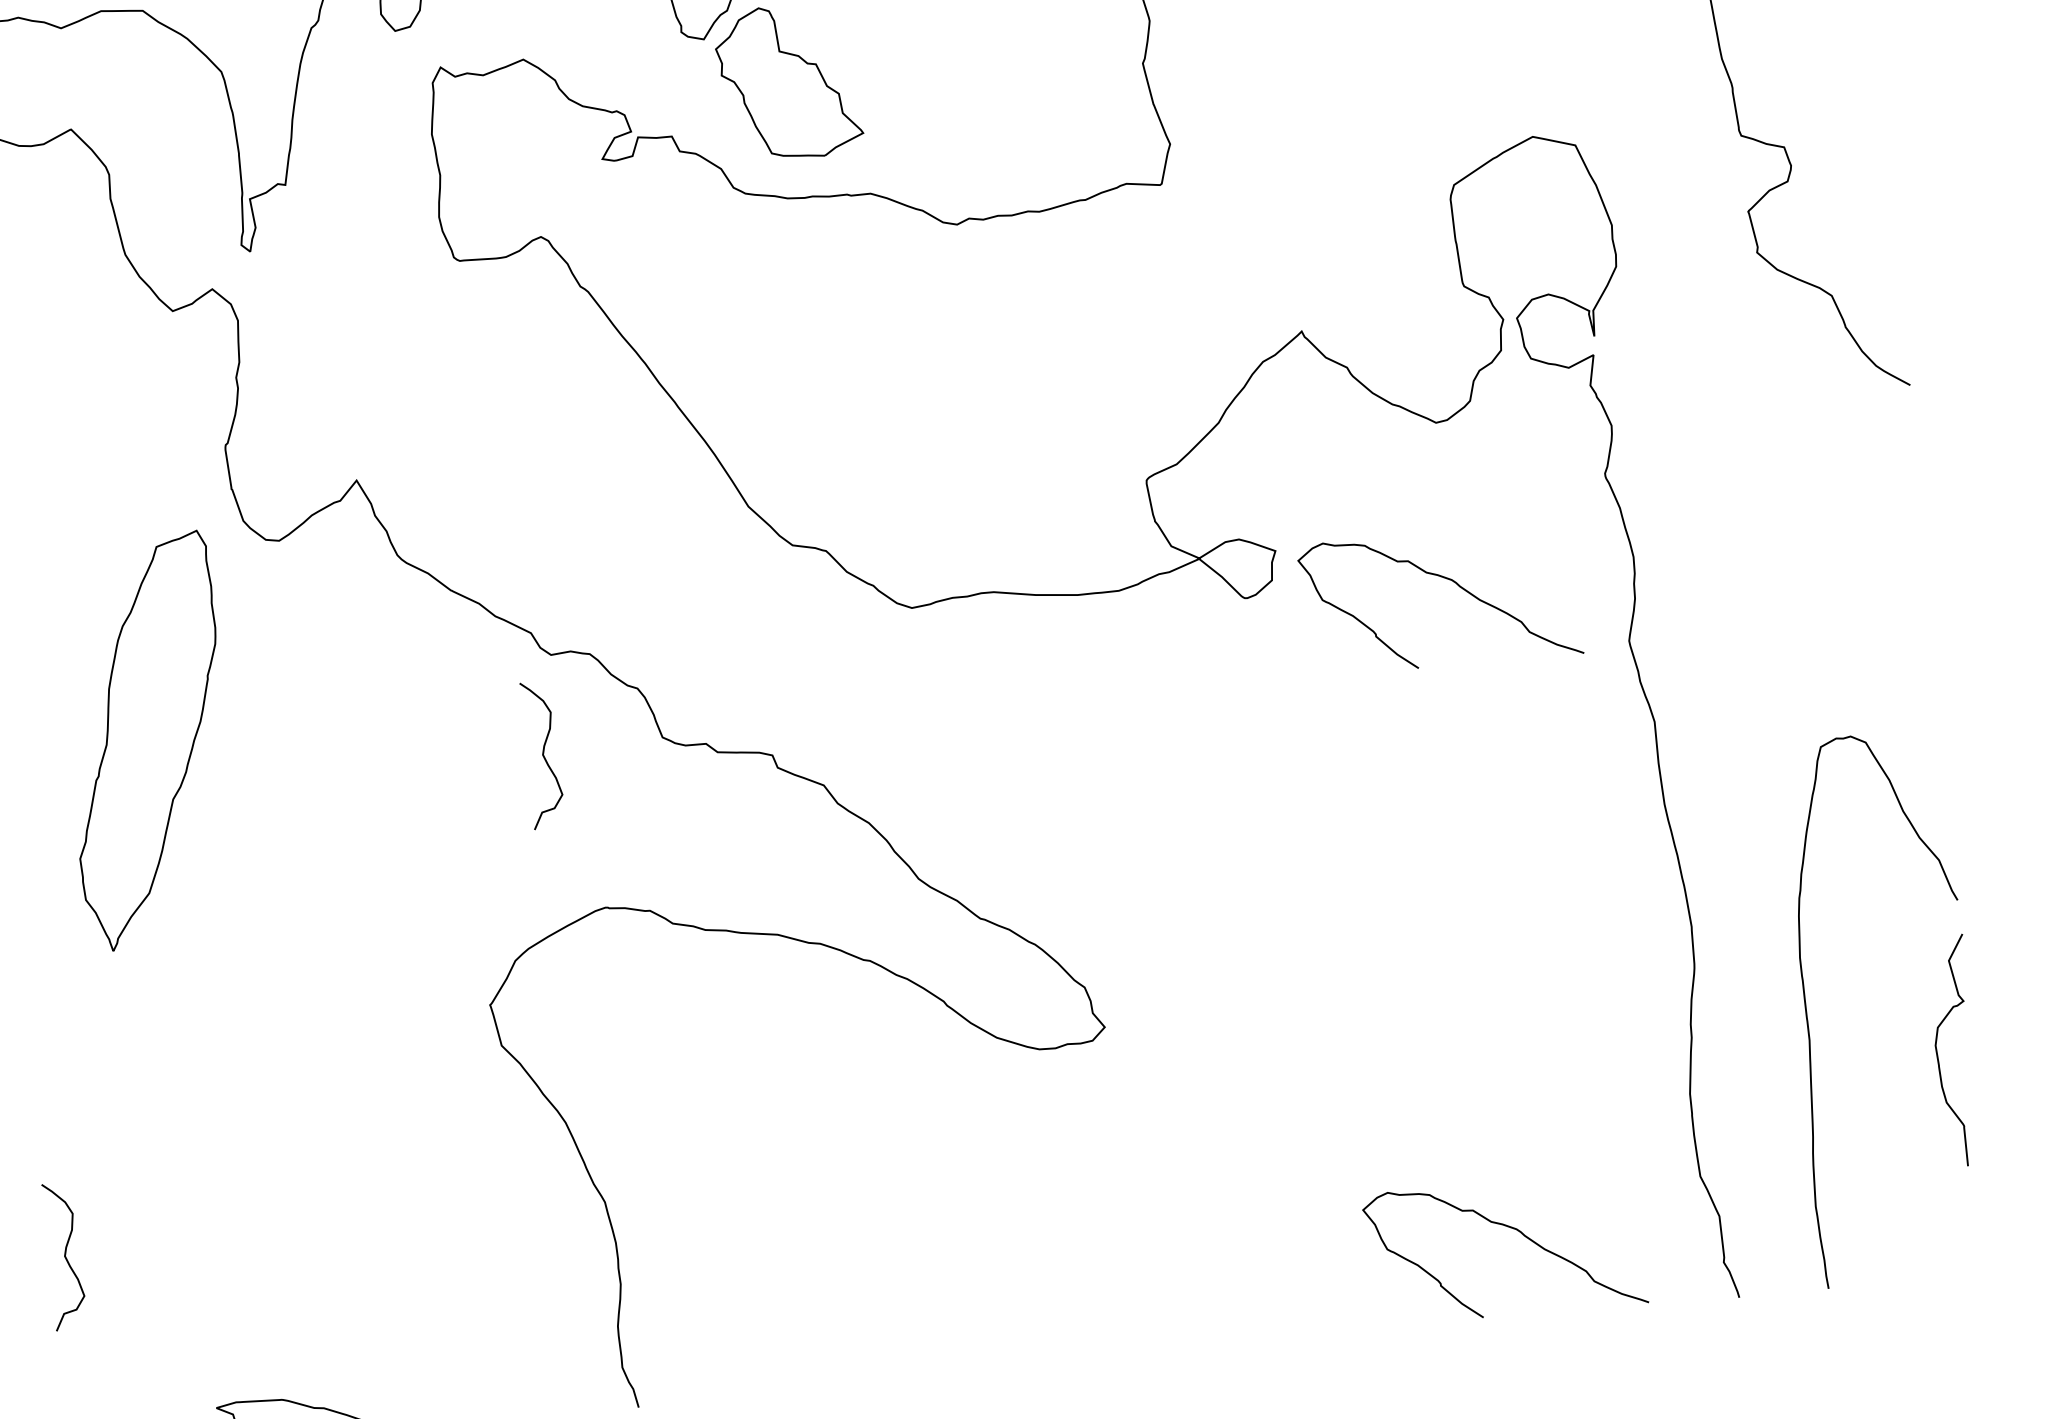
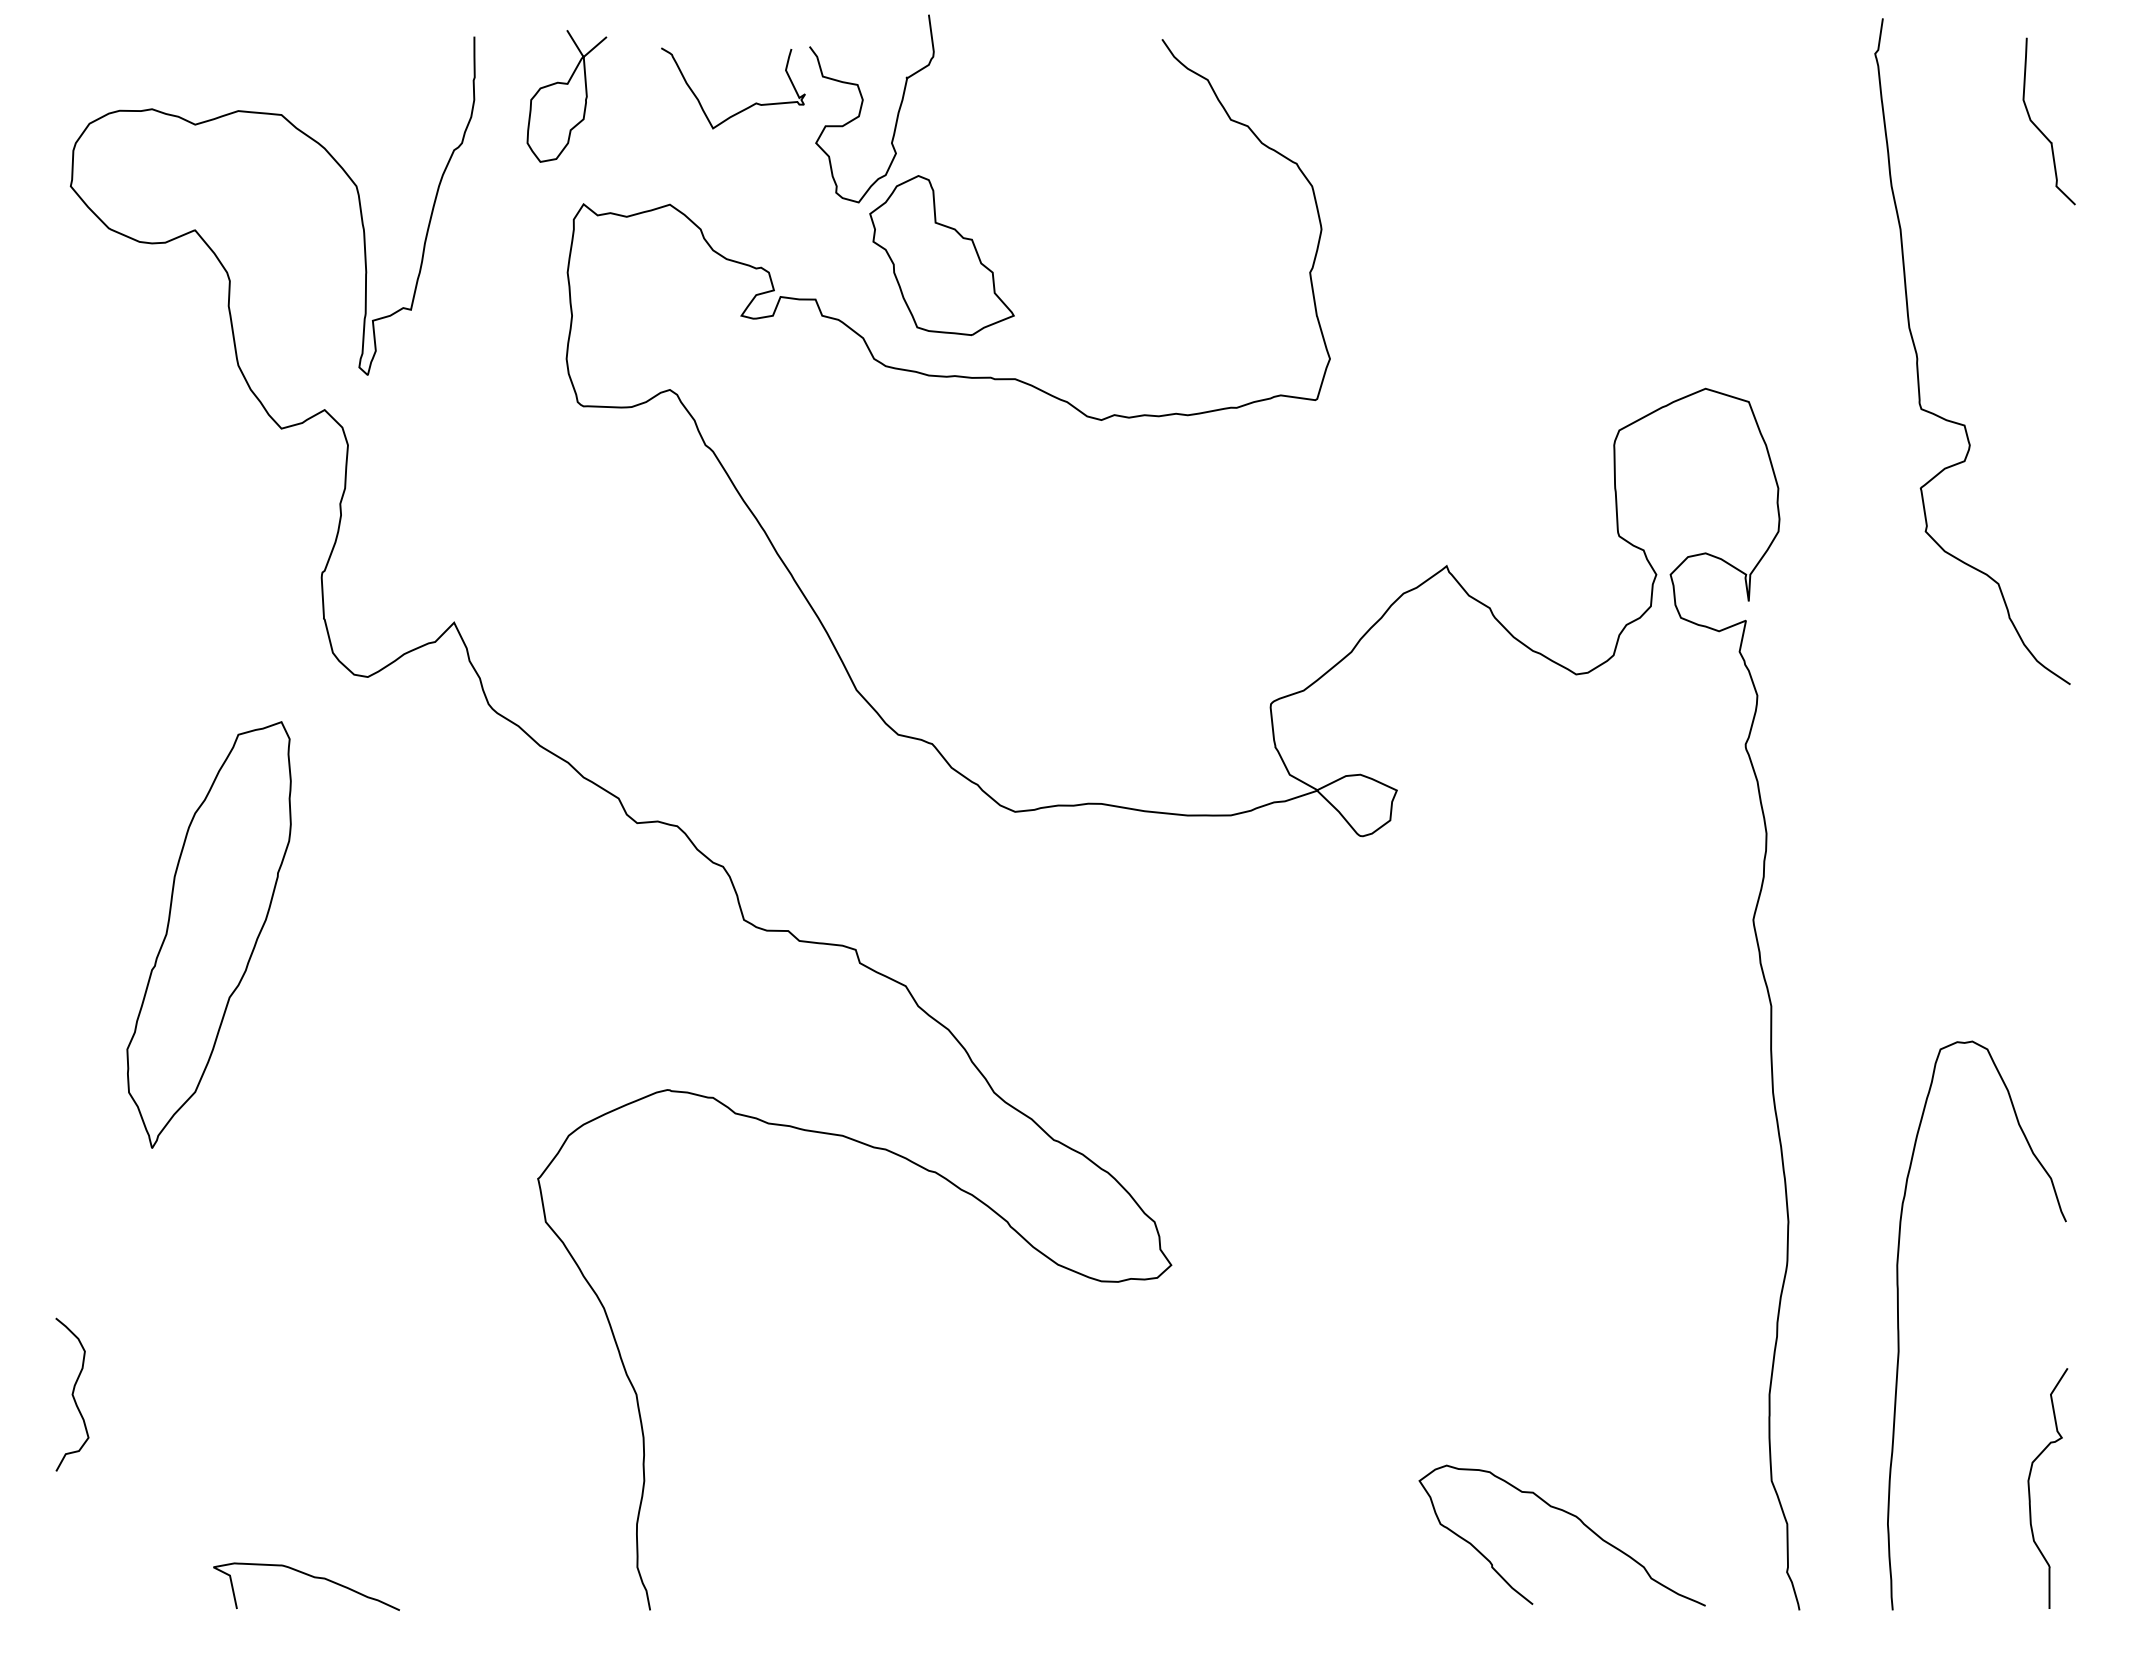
curve: (1447, 579) -> (1571, 837), removed
part: (146, 741) -> (208, 934), moved
curve: (542, 754) -> (618, 925), removed
curve: (1938, 1056) -> (2030, 1492), moved

